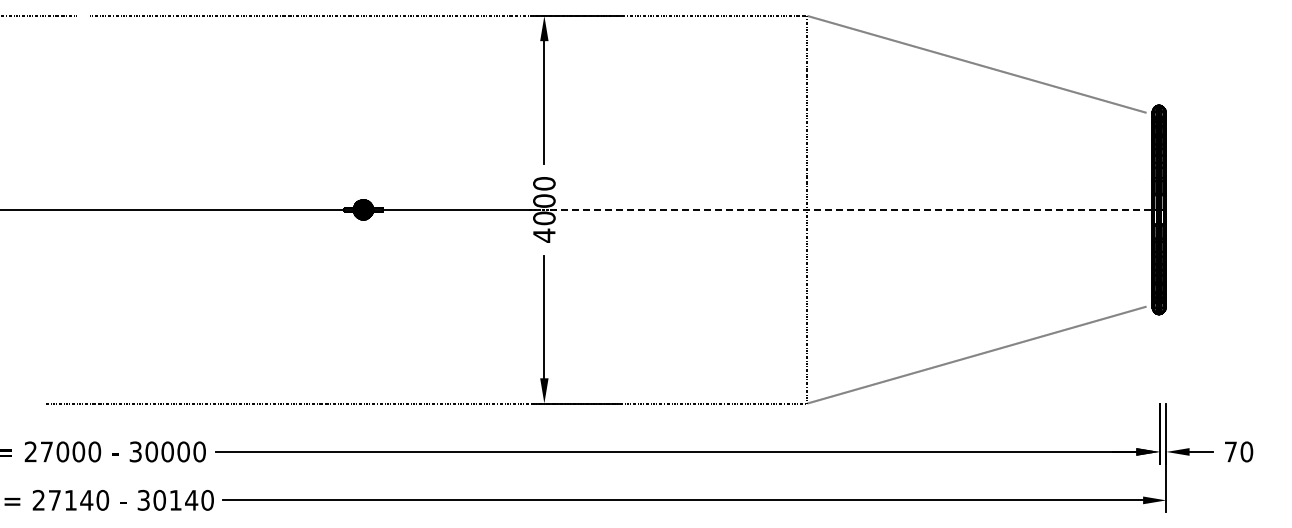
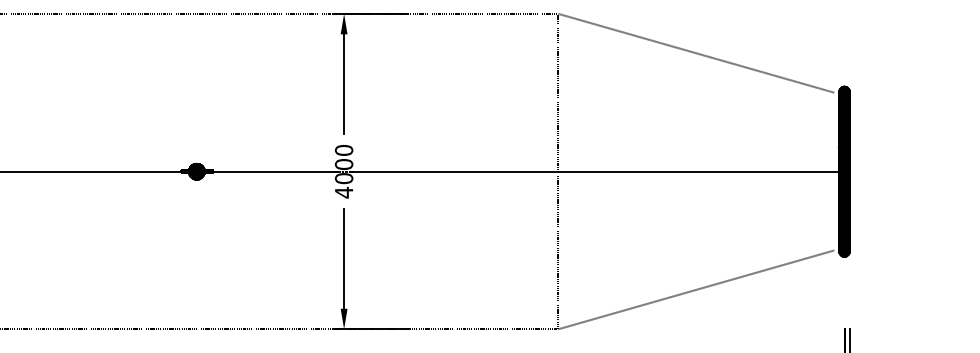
line: (855, 209) -> (597, 171), dashed -> solid

